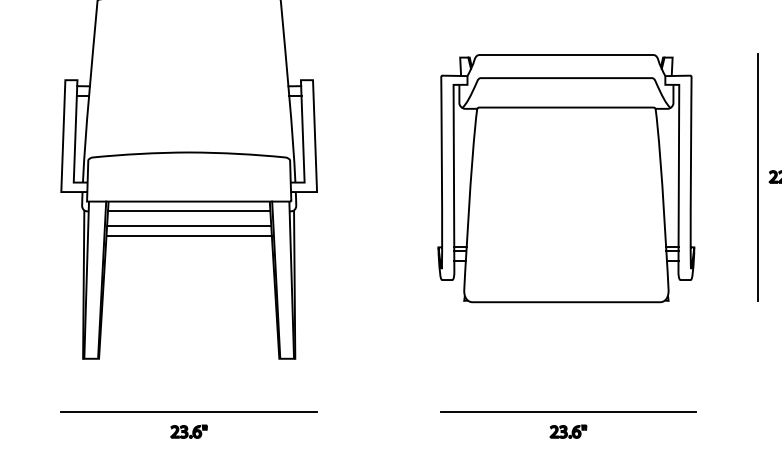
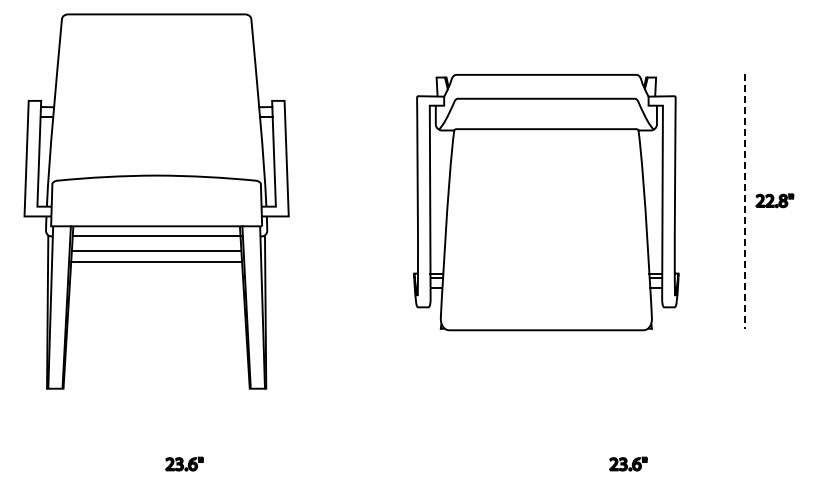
line: (758, 177) -> (744, 201), solid -> dashed
line: (189, 411) -> (156, 443), removed
line: (568, 411) -> (548, 443), removed
part: (189, 431) -> (184, 463), moved
part: (568, 431) -> (628, 463), moved

